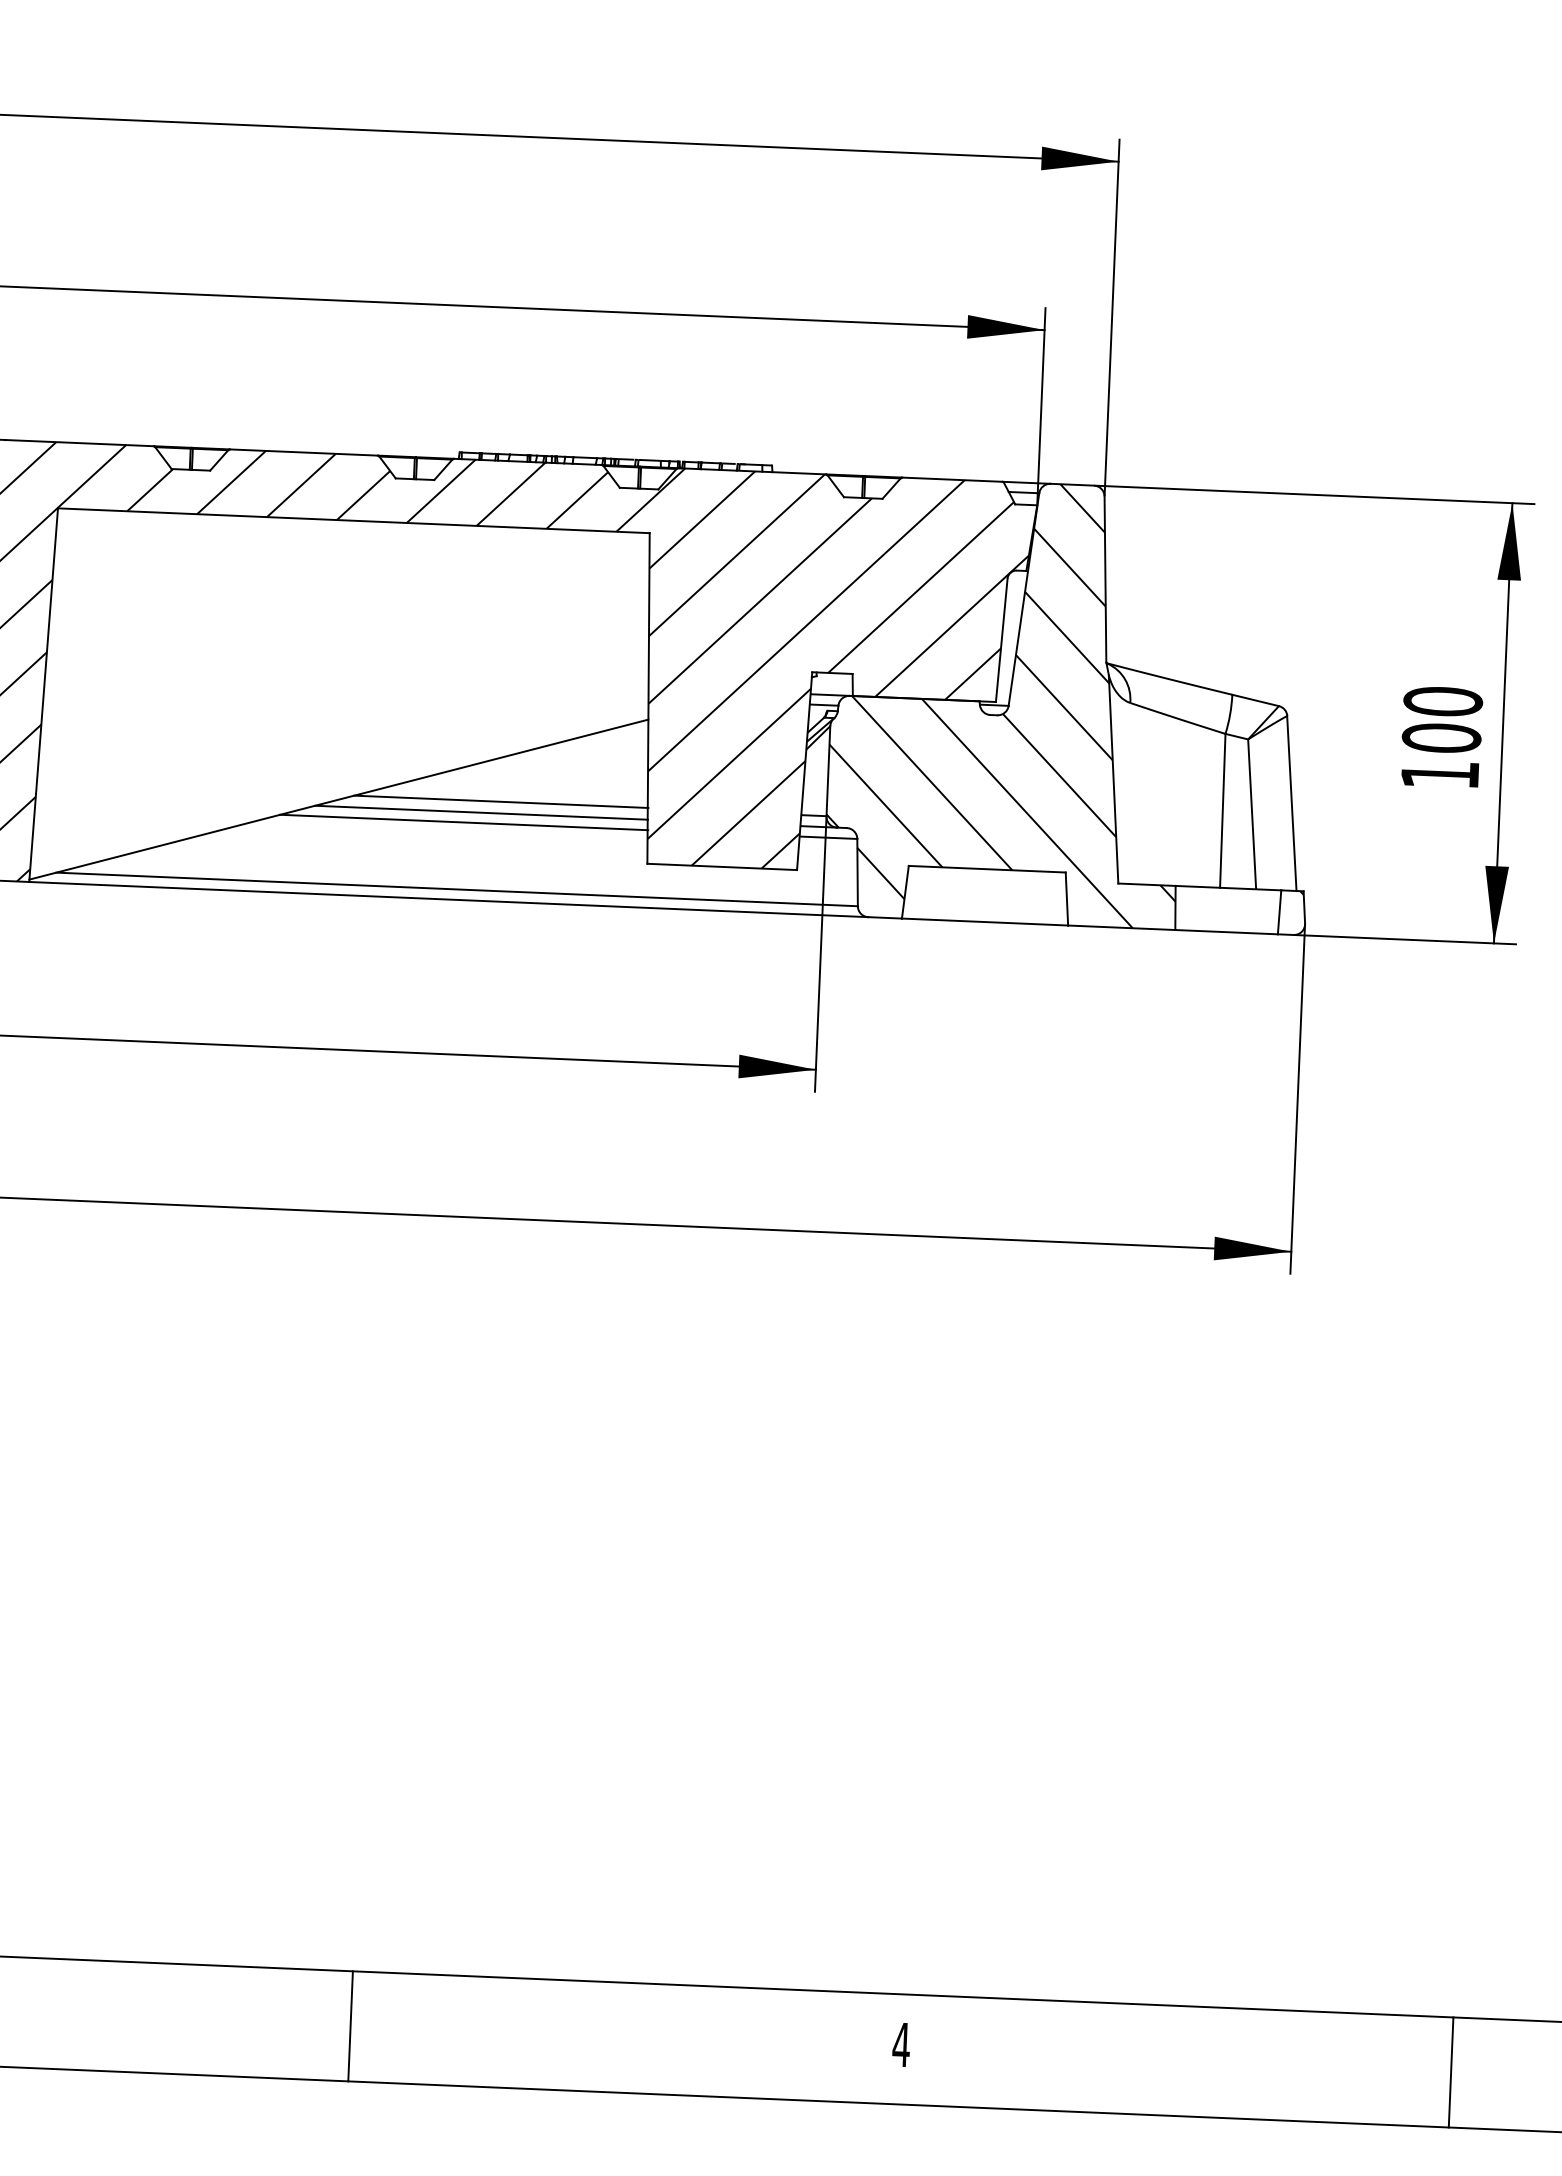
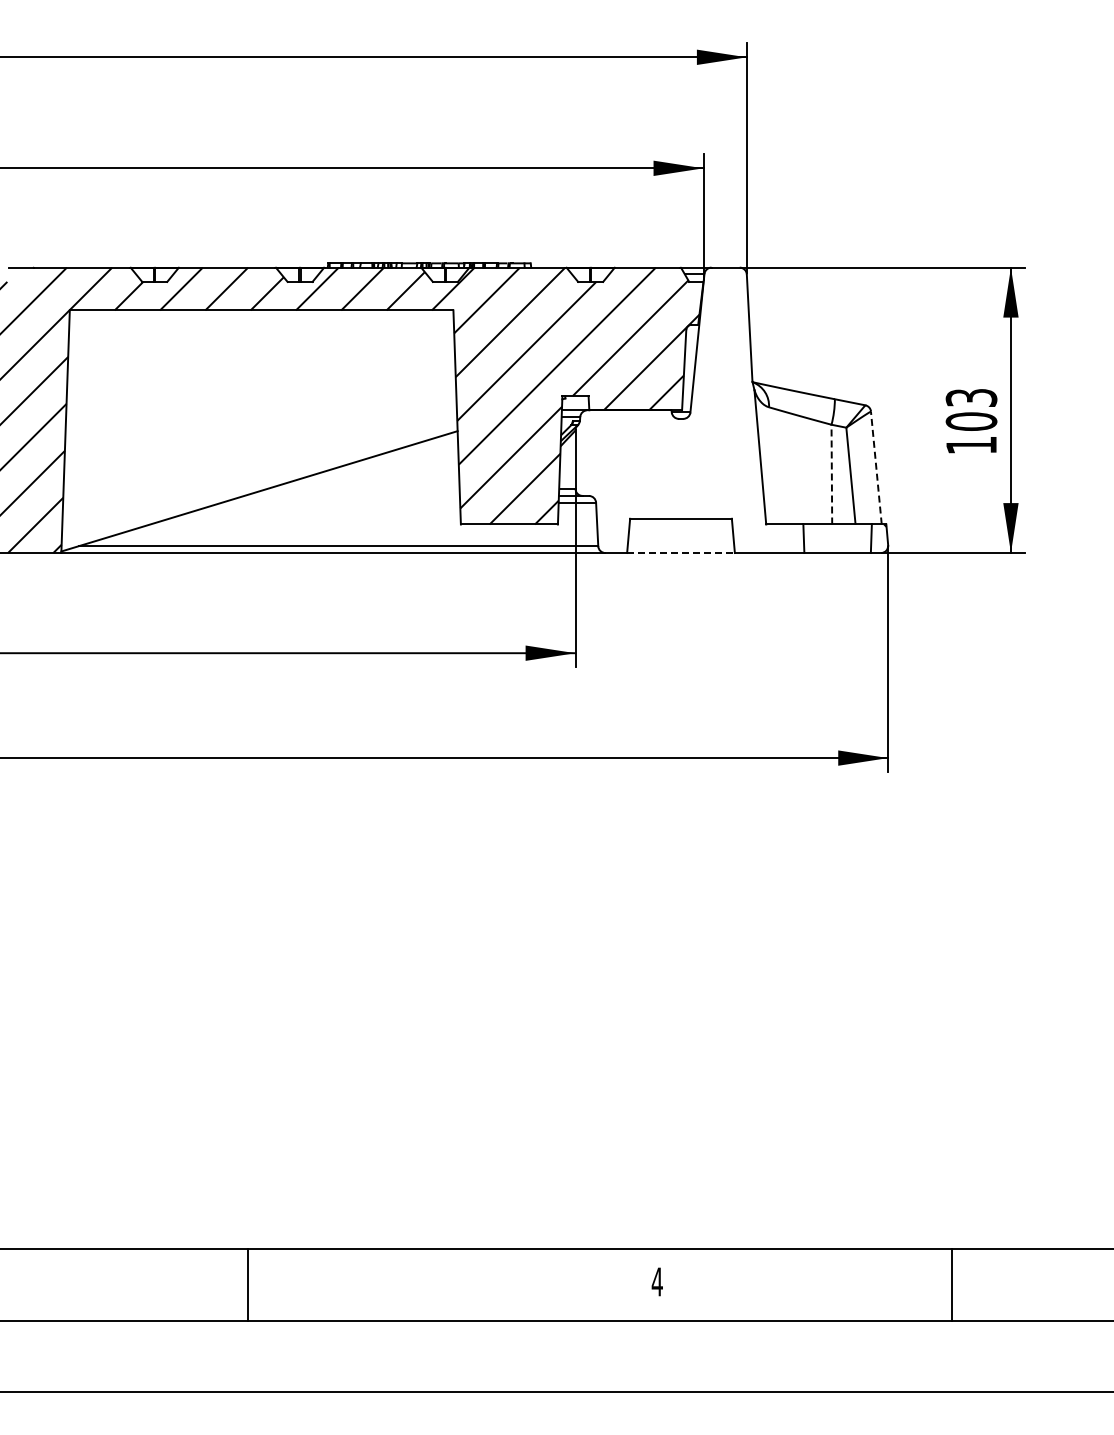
text: (1443, 700) -> (971, 397), 100 -> 103
hatch: (1007, 702) -> (689, 410), removed
line: (501, 802) -> (364, 488), removed
line: (1292, 804) -> (876, 468), solid -> dashed
line: (1222, 810) -> (831, 474), solid -> dashed
line: (482, 812) -> (352, 495), removed
line: (463, 822) -> (340, 502), removed
line: (985, 922) -> (681, 553), solid -> dashed
line: (350, 2025) -> (248, 1284), moved
line: (1450, 2071) -> (951, 1284), moved

